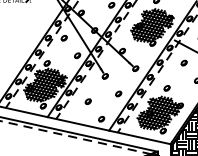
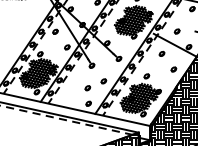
part: (87, 102) -> (87, 88), moved

